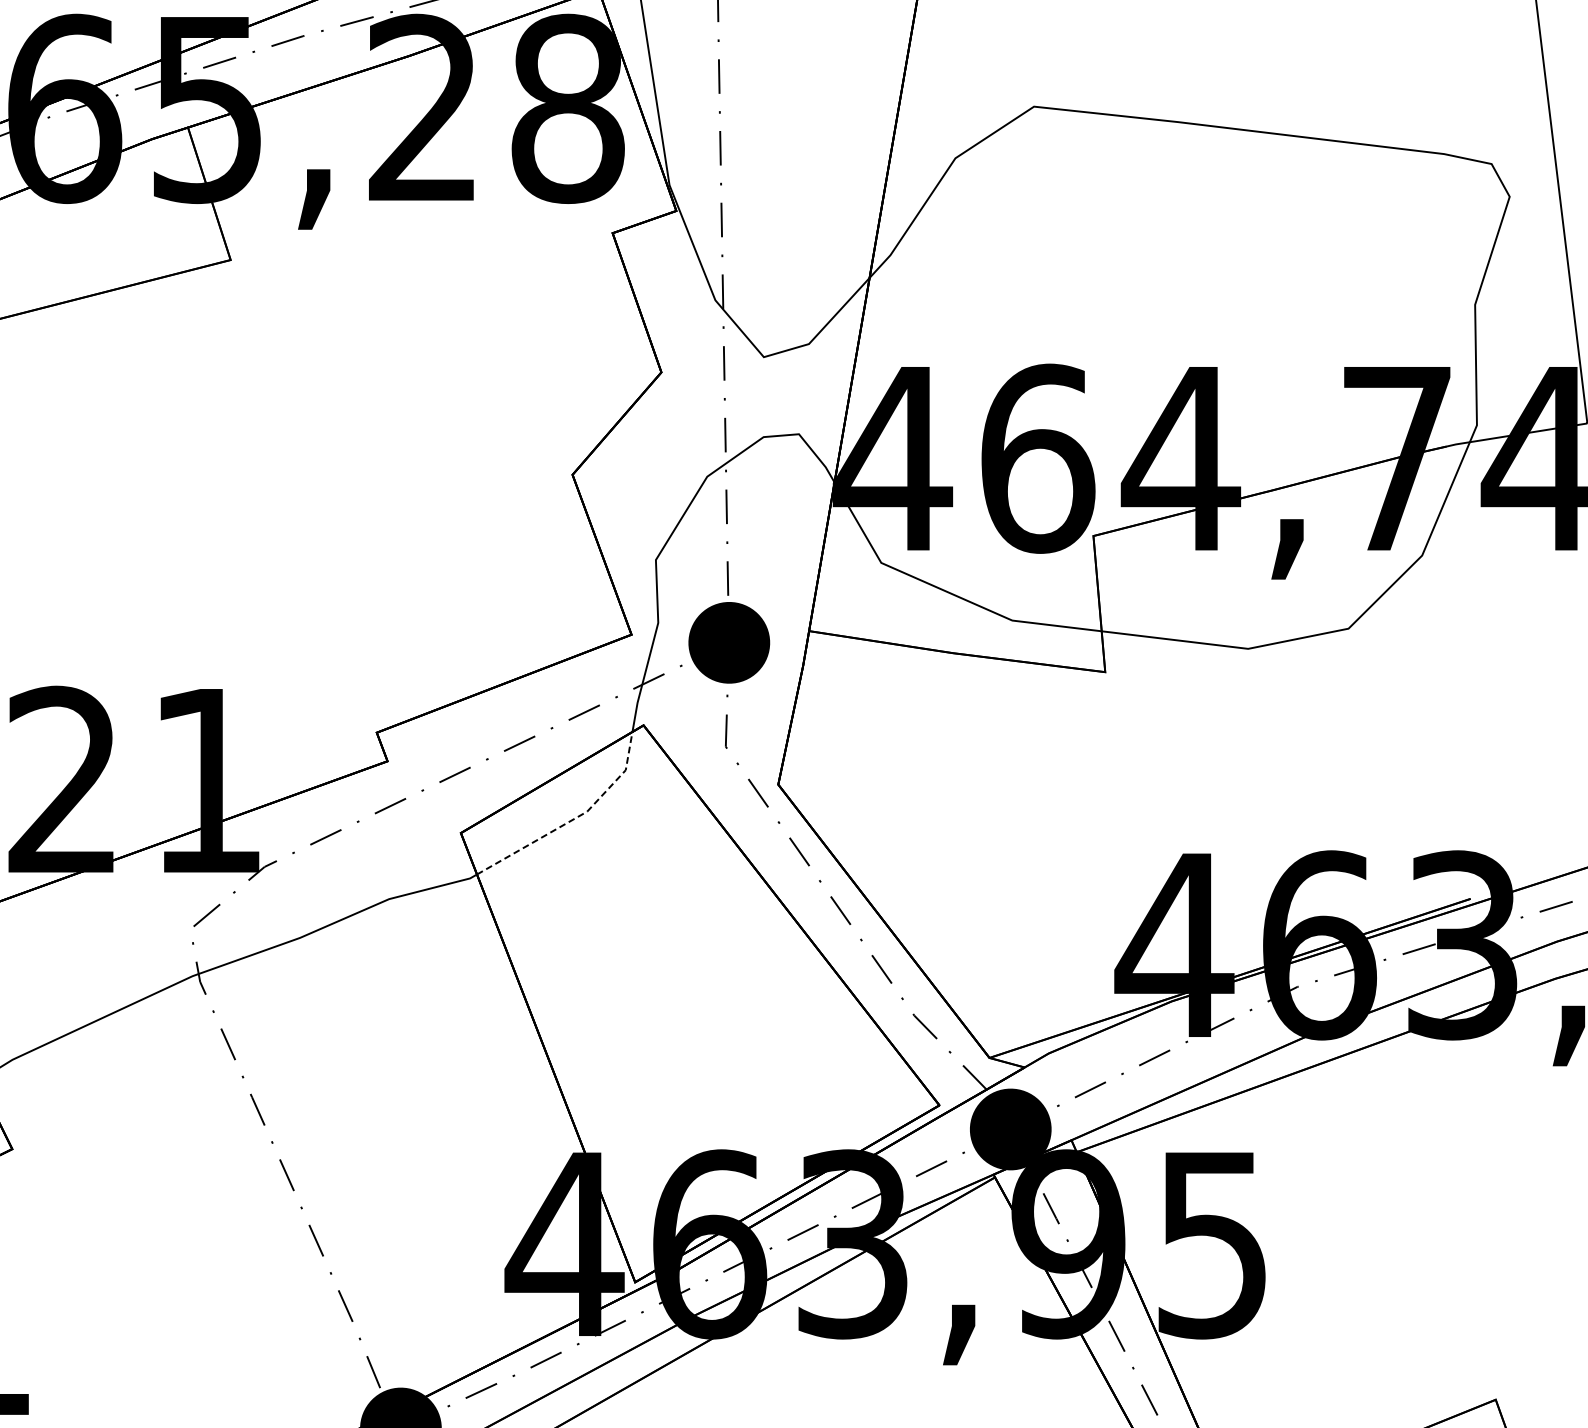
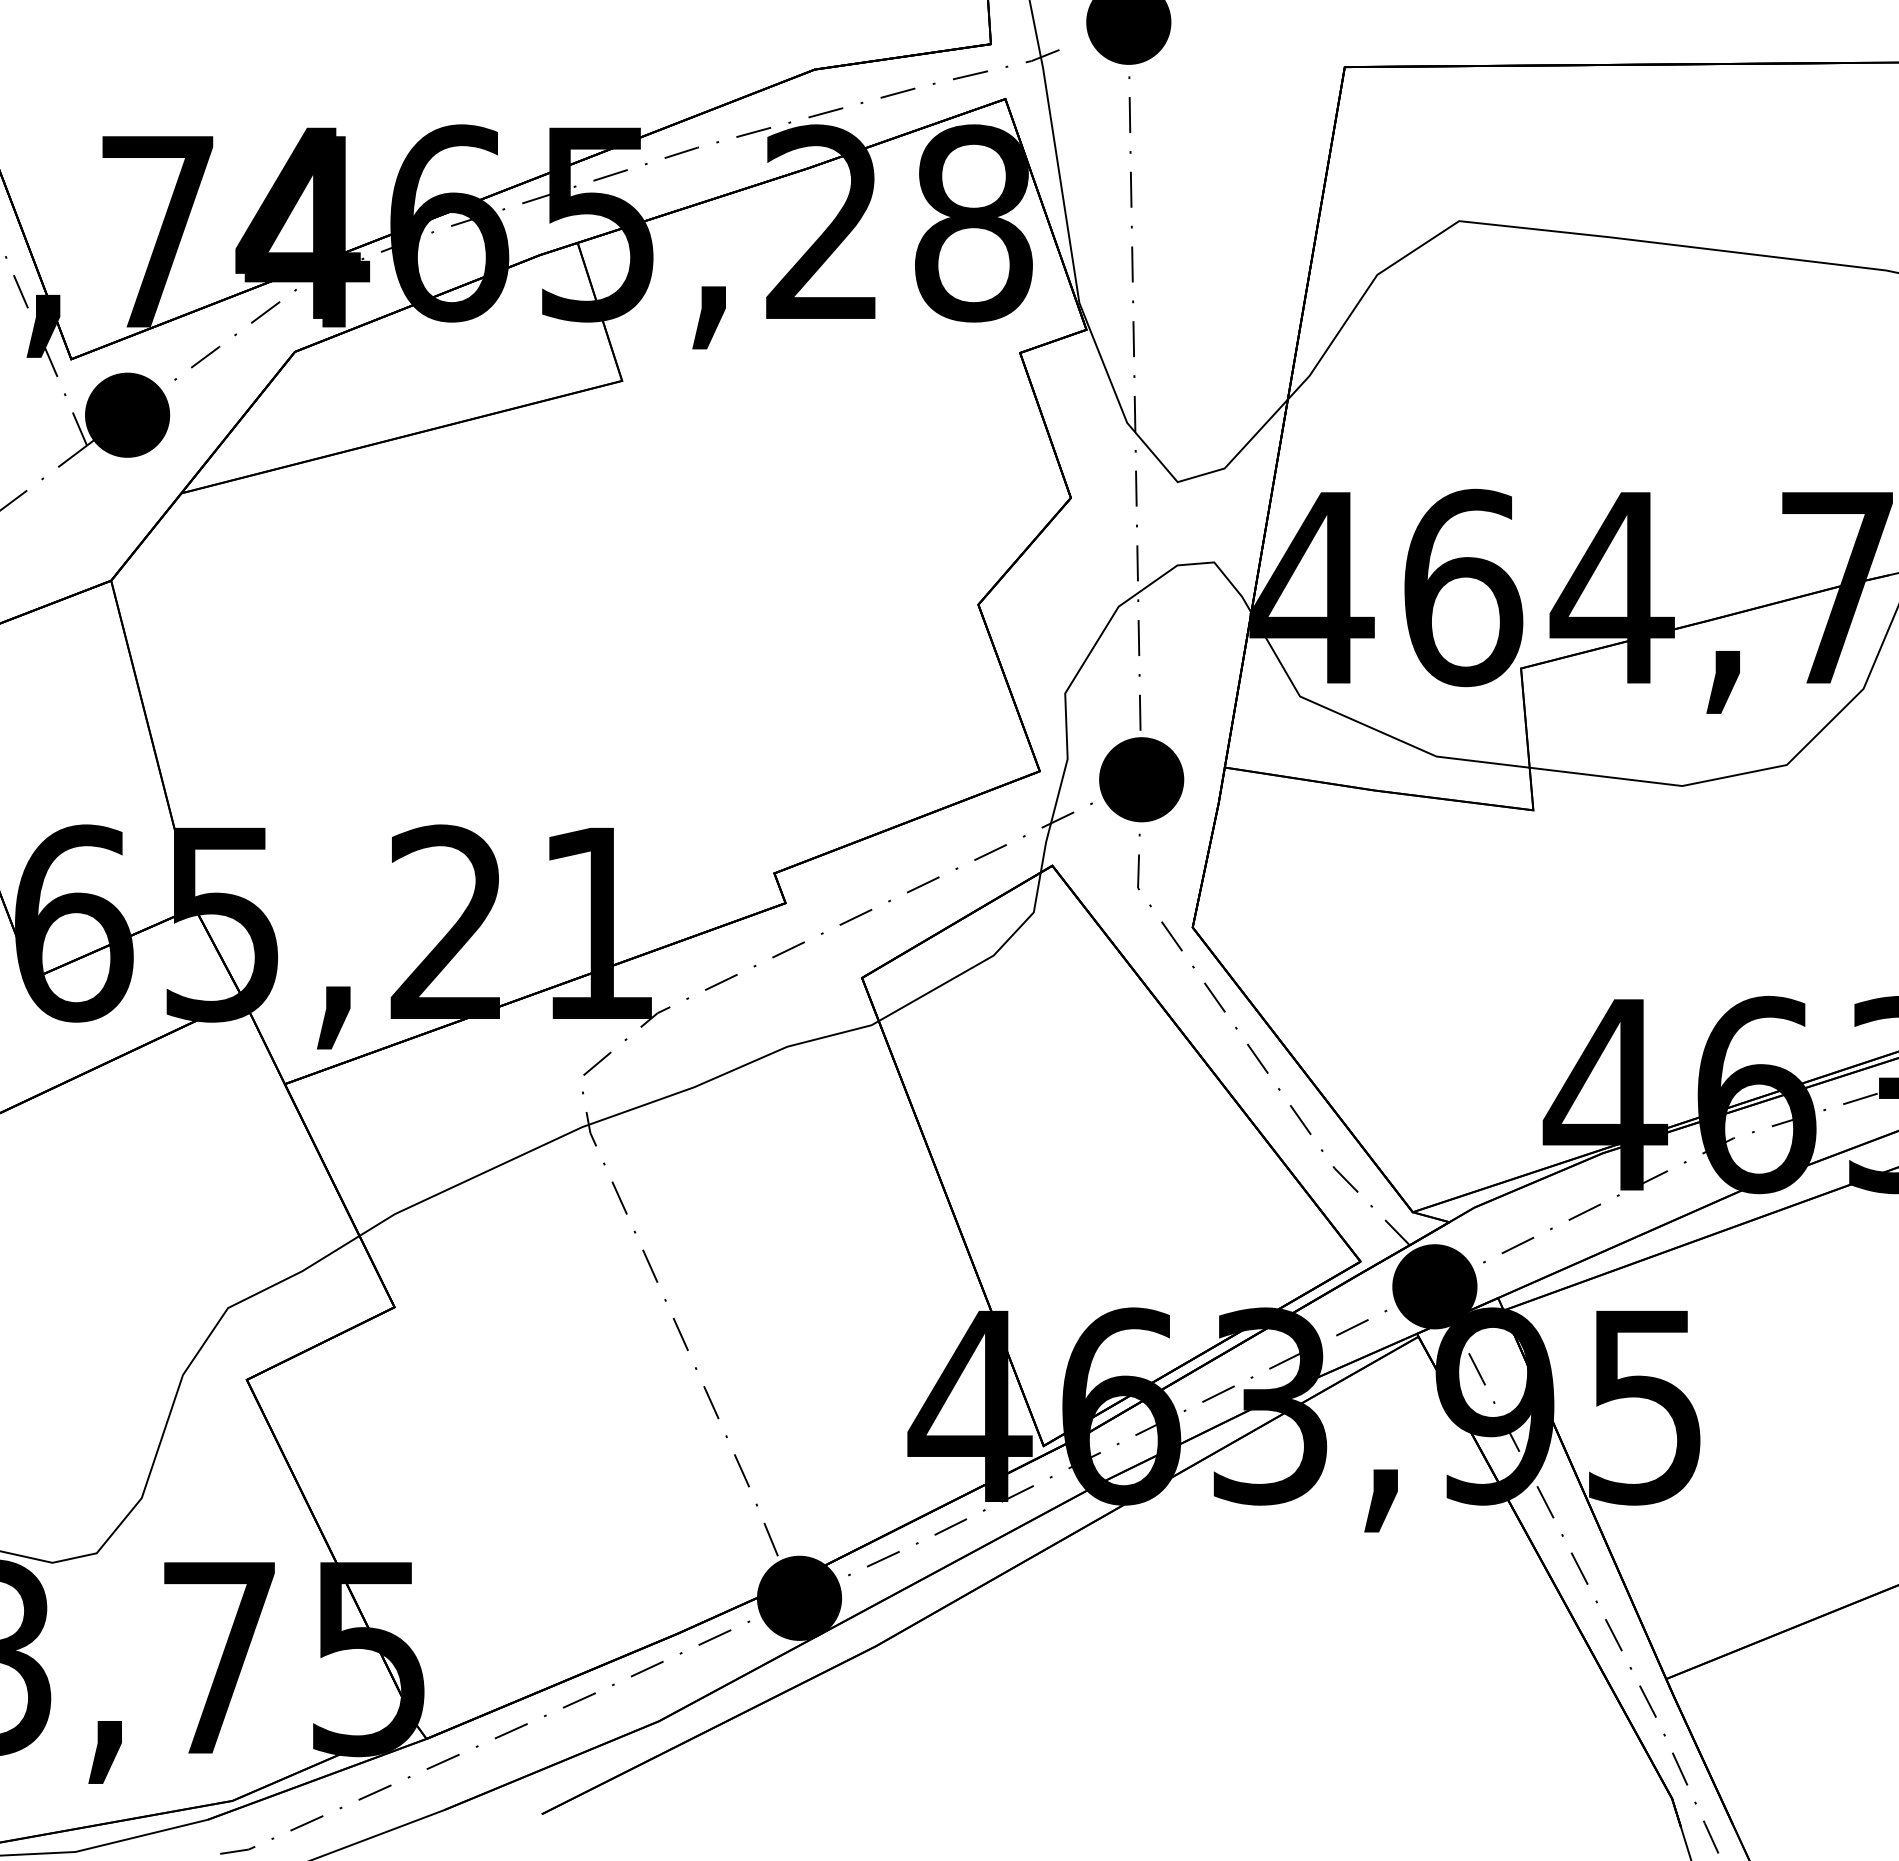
line: (574, 818) -> (980, 962), dashed -> solid

